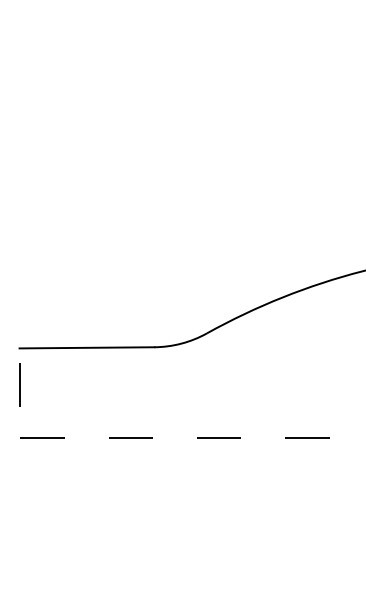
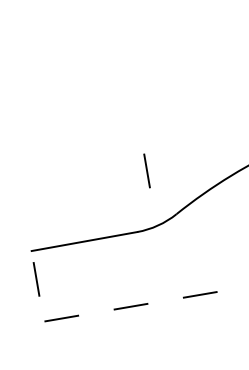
line: (179, 273) -> (147, 170), added

